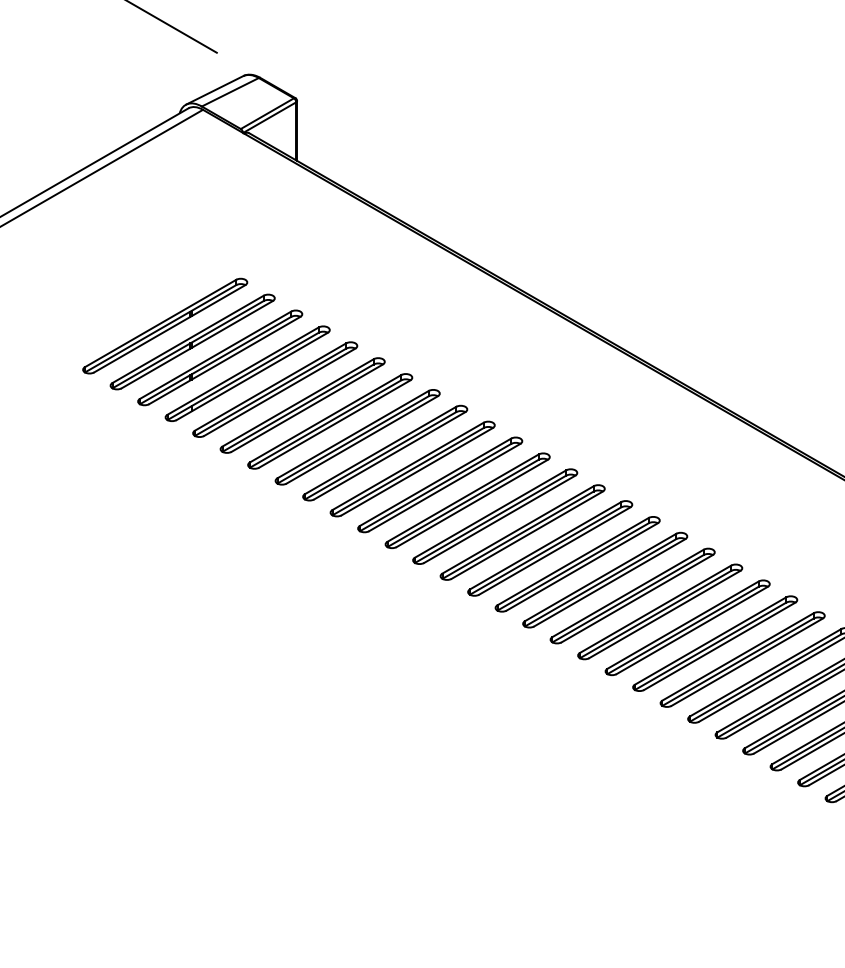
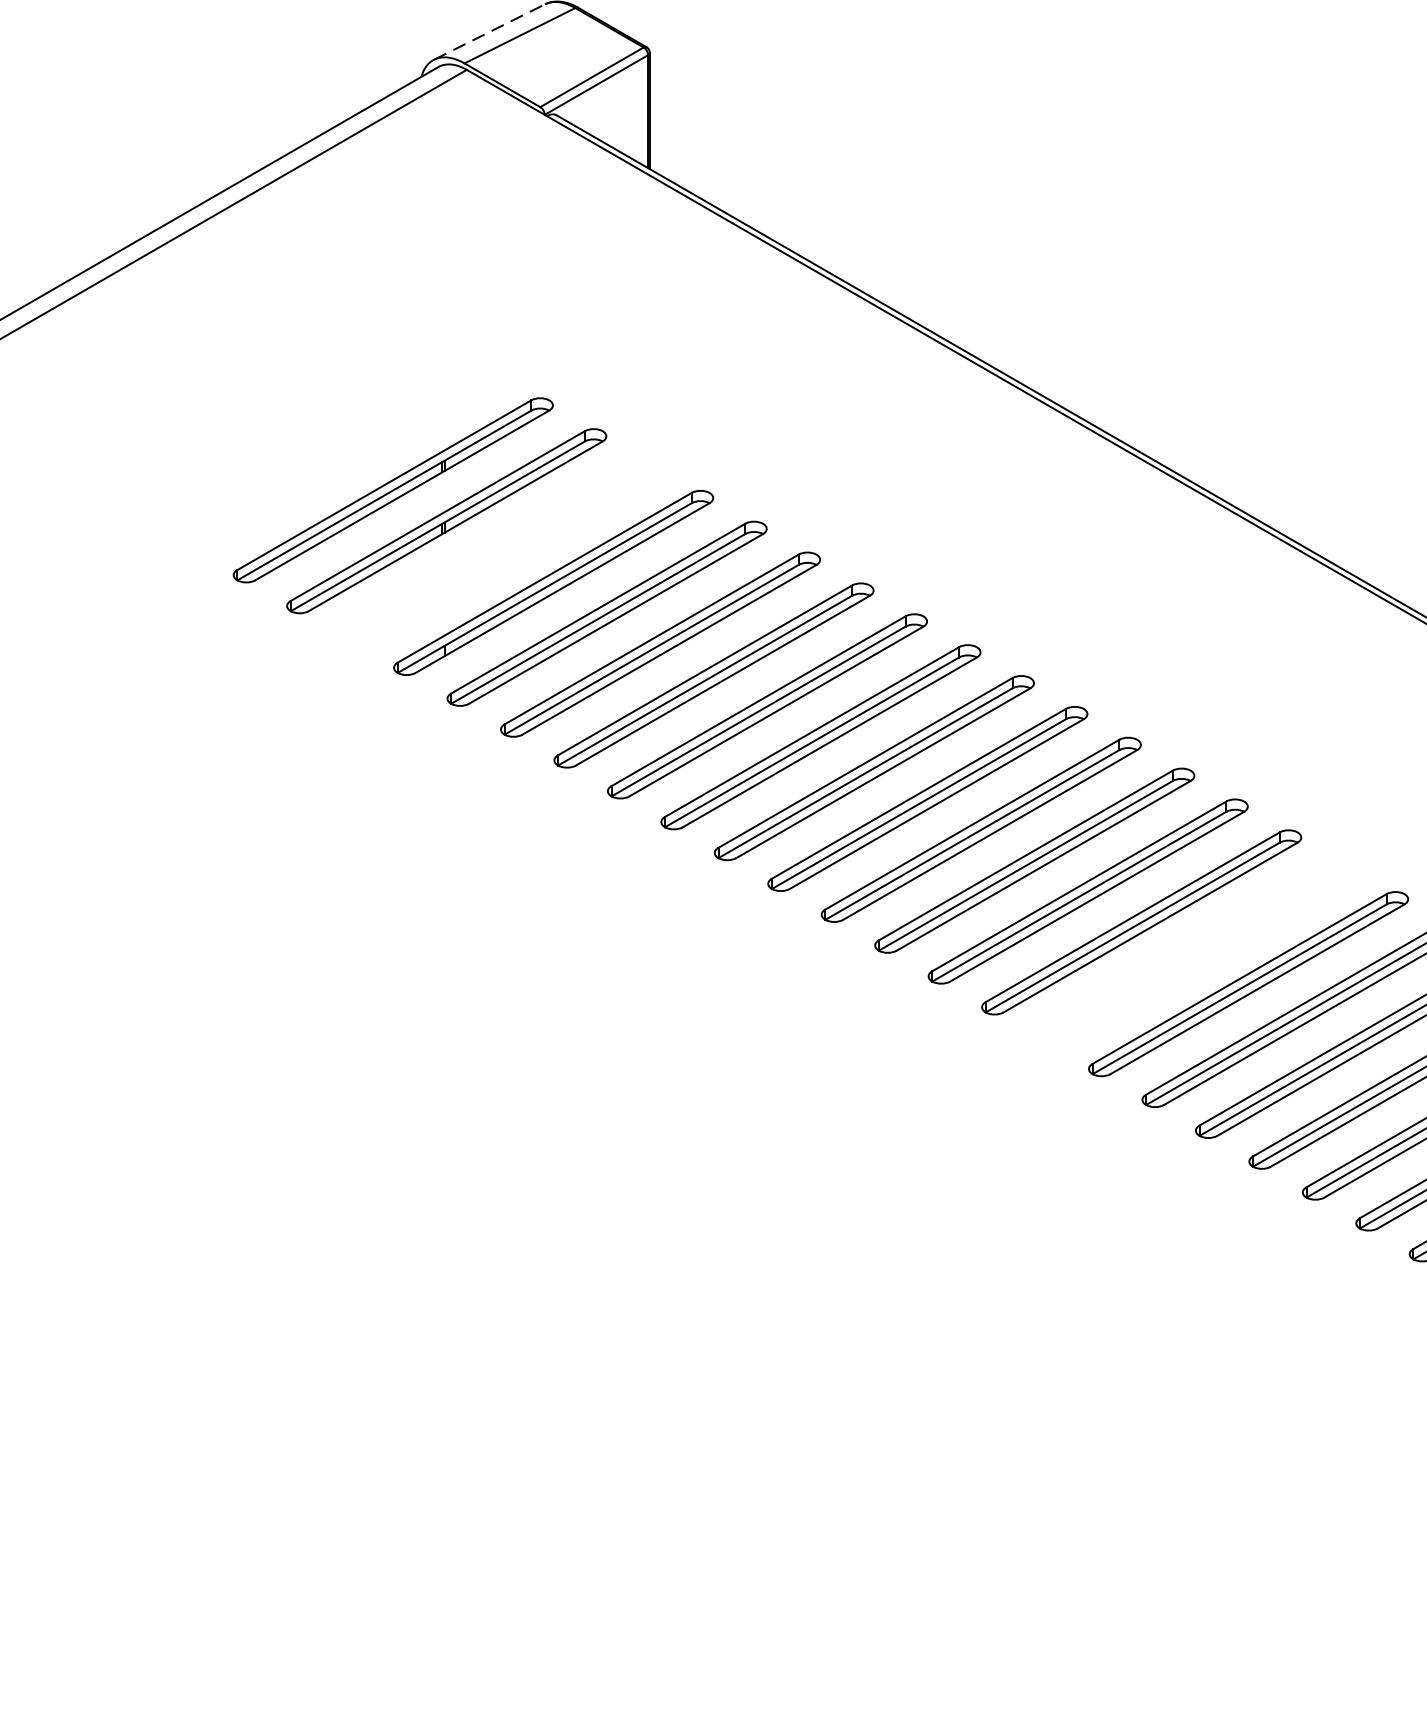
line: (214, 90) -> (489, 32), solid -> dashed
part: (220, 357) -> (500, 551), removed
part: (577, 564) -> (1194, 953), removed

